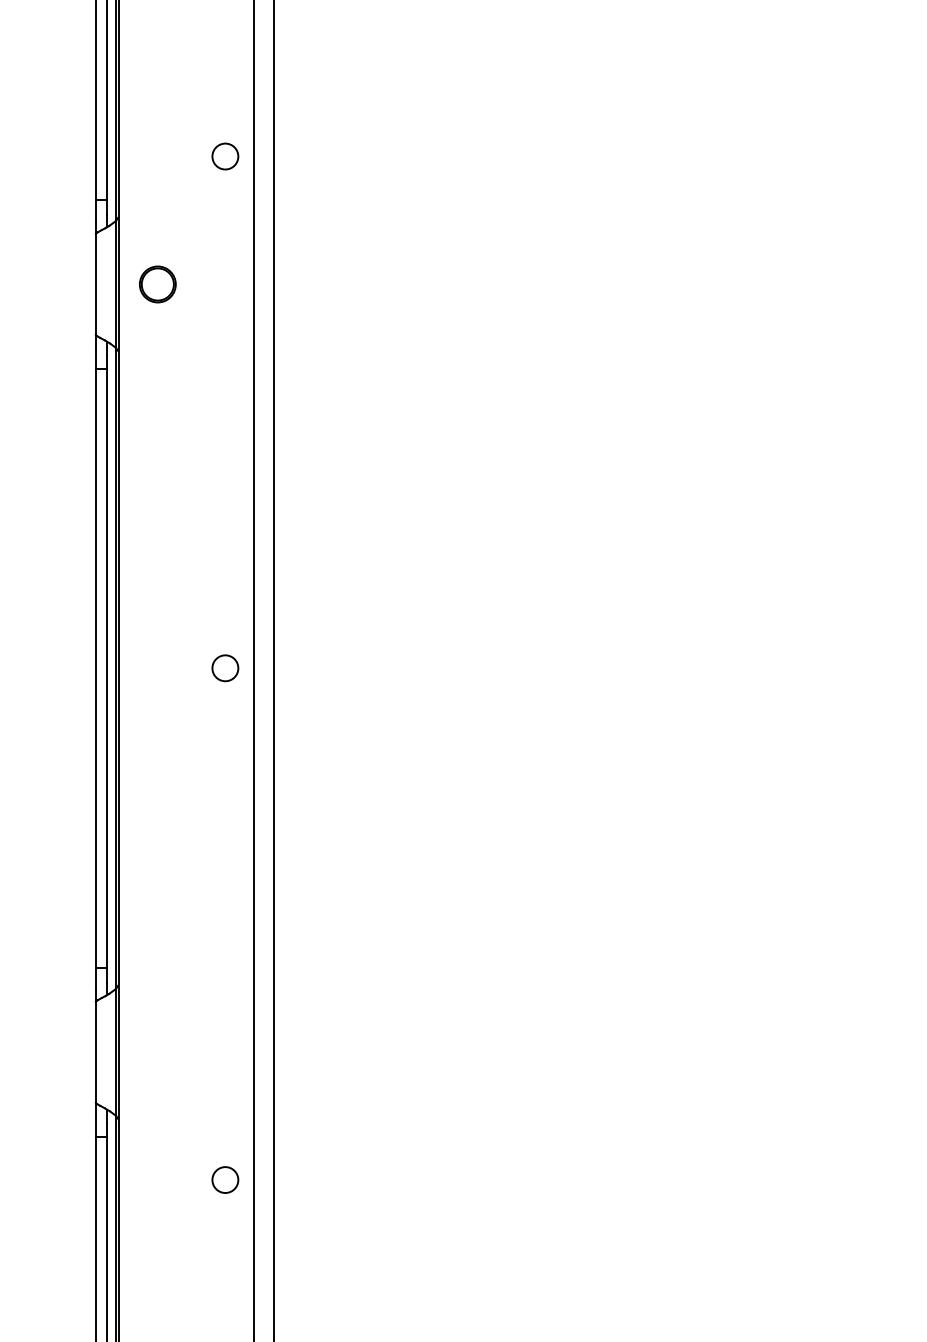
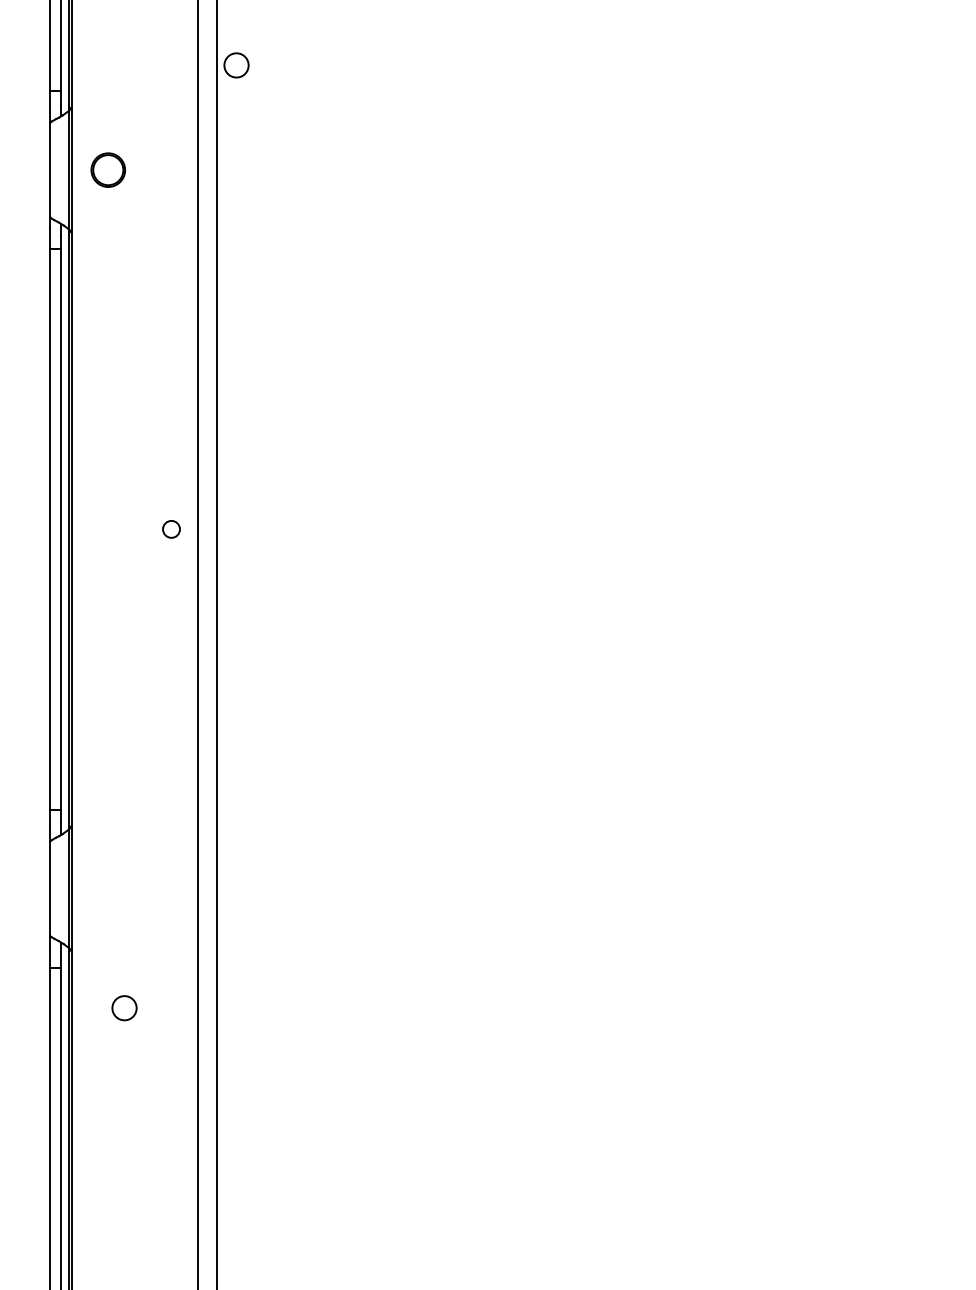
circle: (225, 156) -> (236, 65), moved
circle: (225, 668) -> (171, 529), size x0.7
circle: (225, 1180) -> (124, 1008), moved

